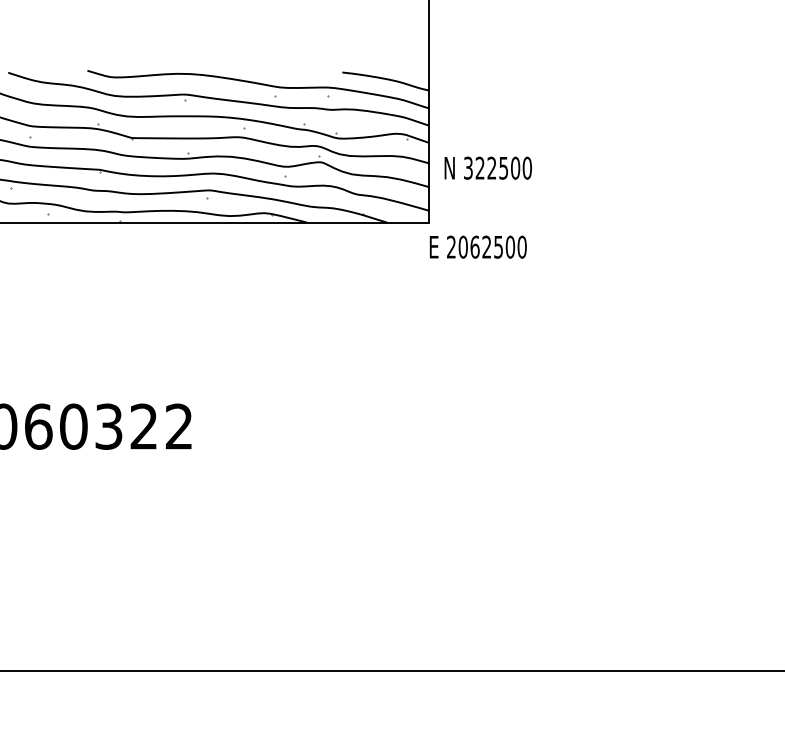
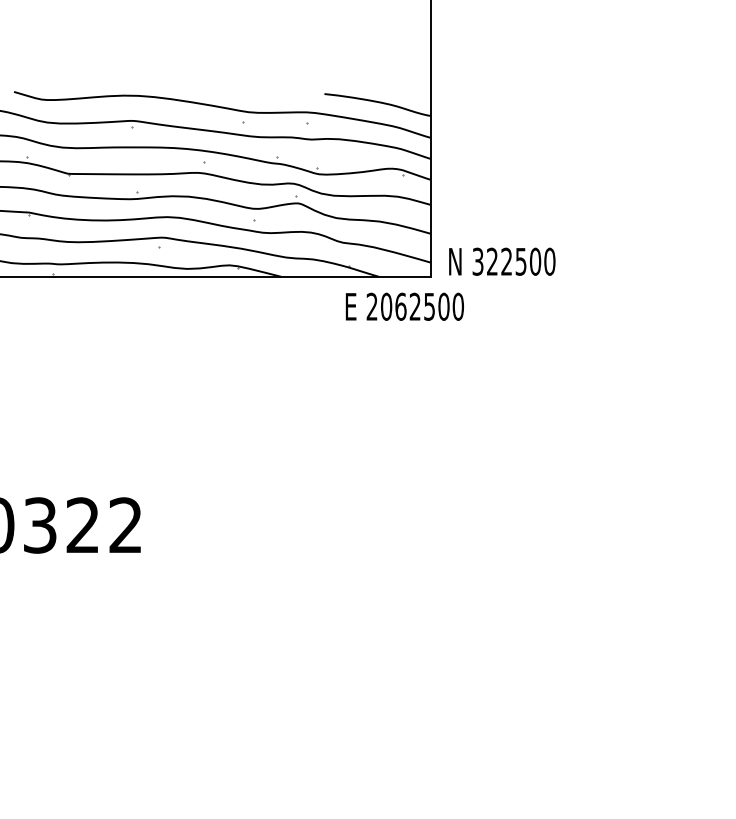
text: (487, 167) -> (501, 260), moved
text: (477, 246) -> (403, 305), moved

